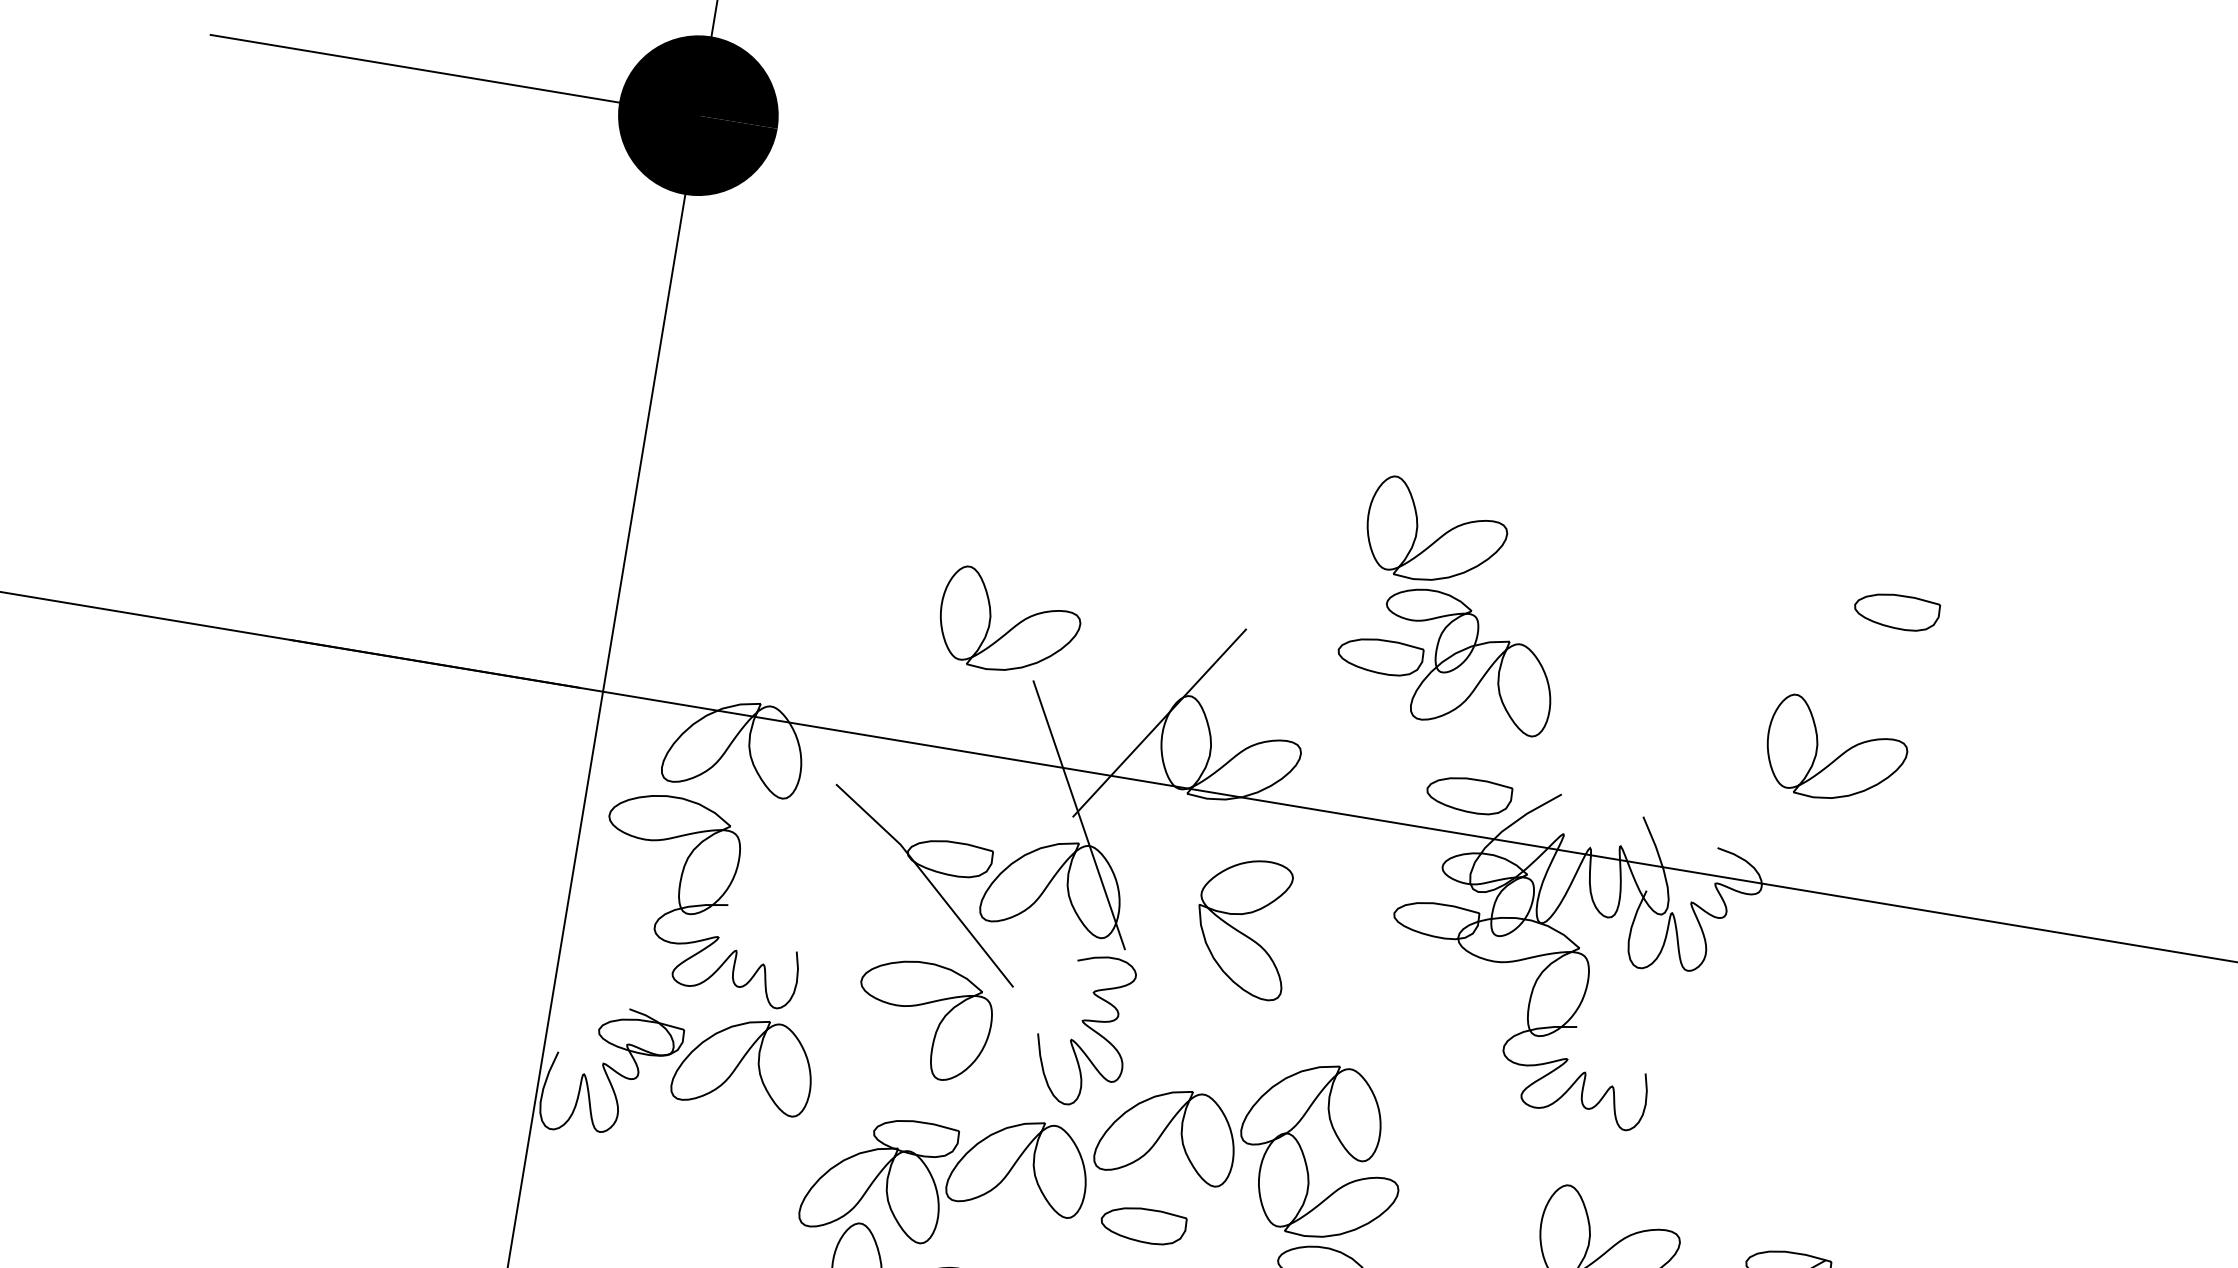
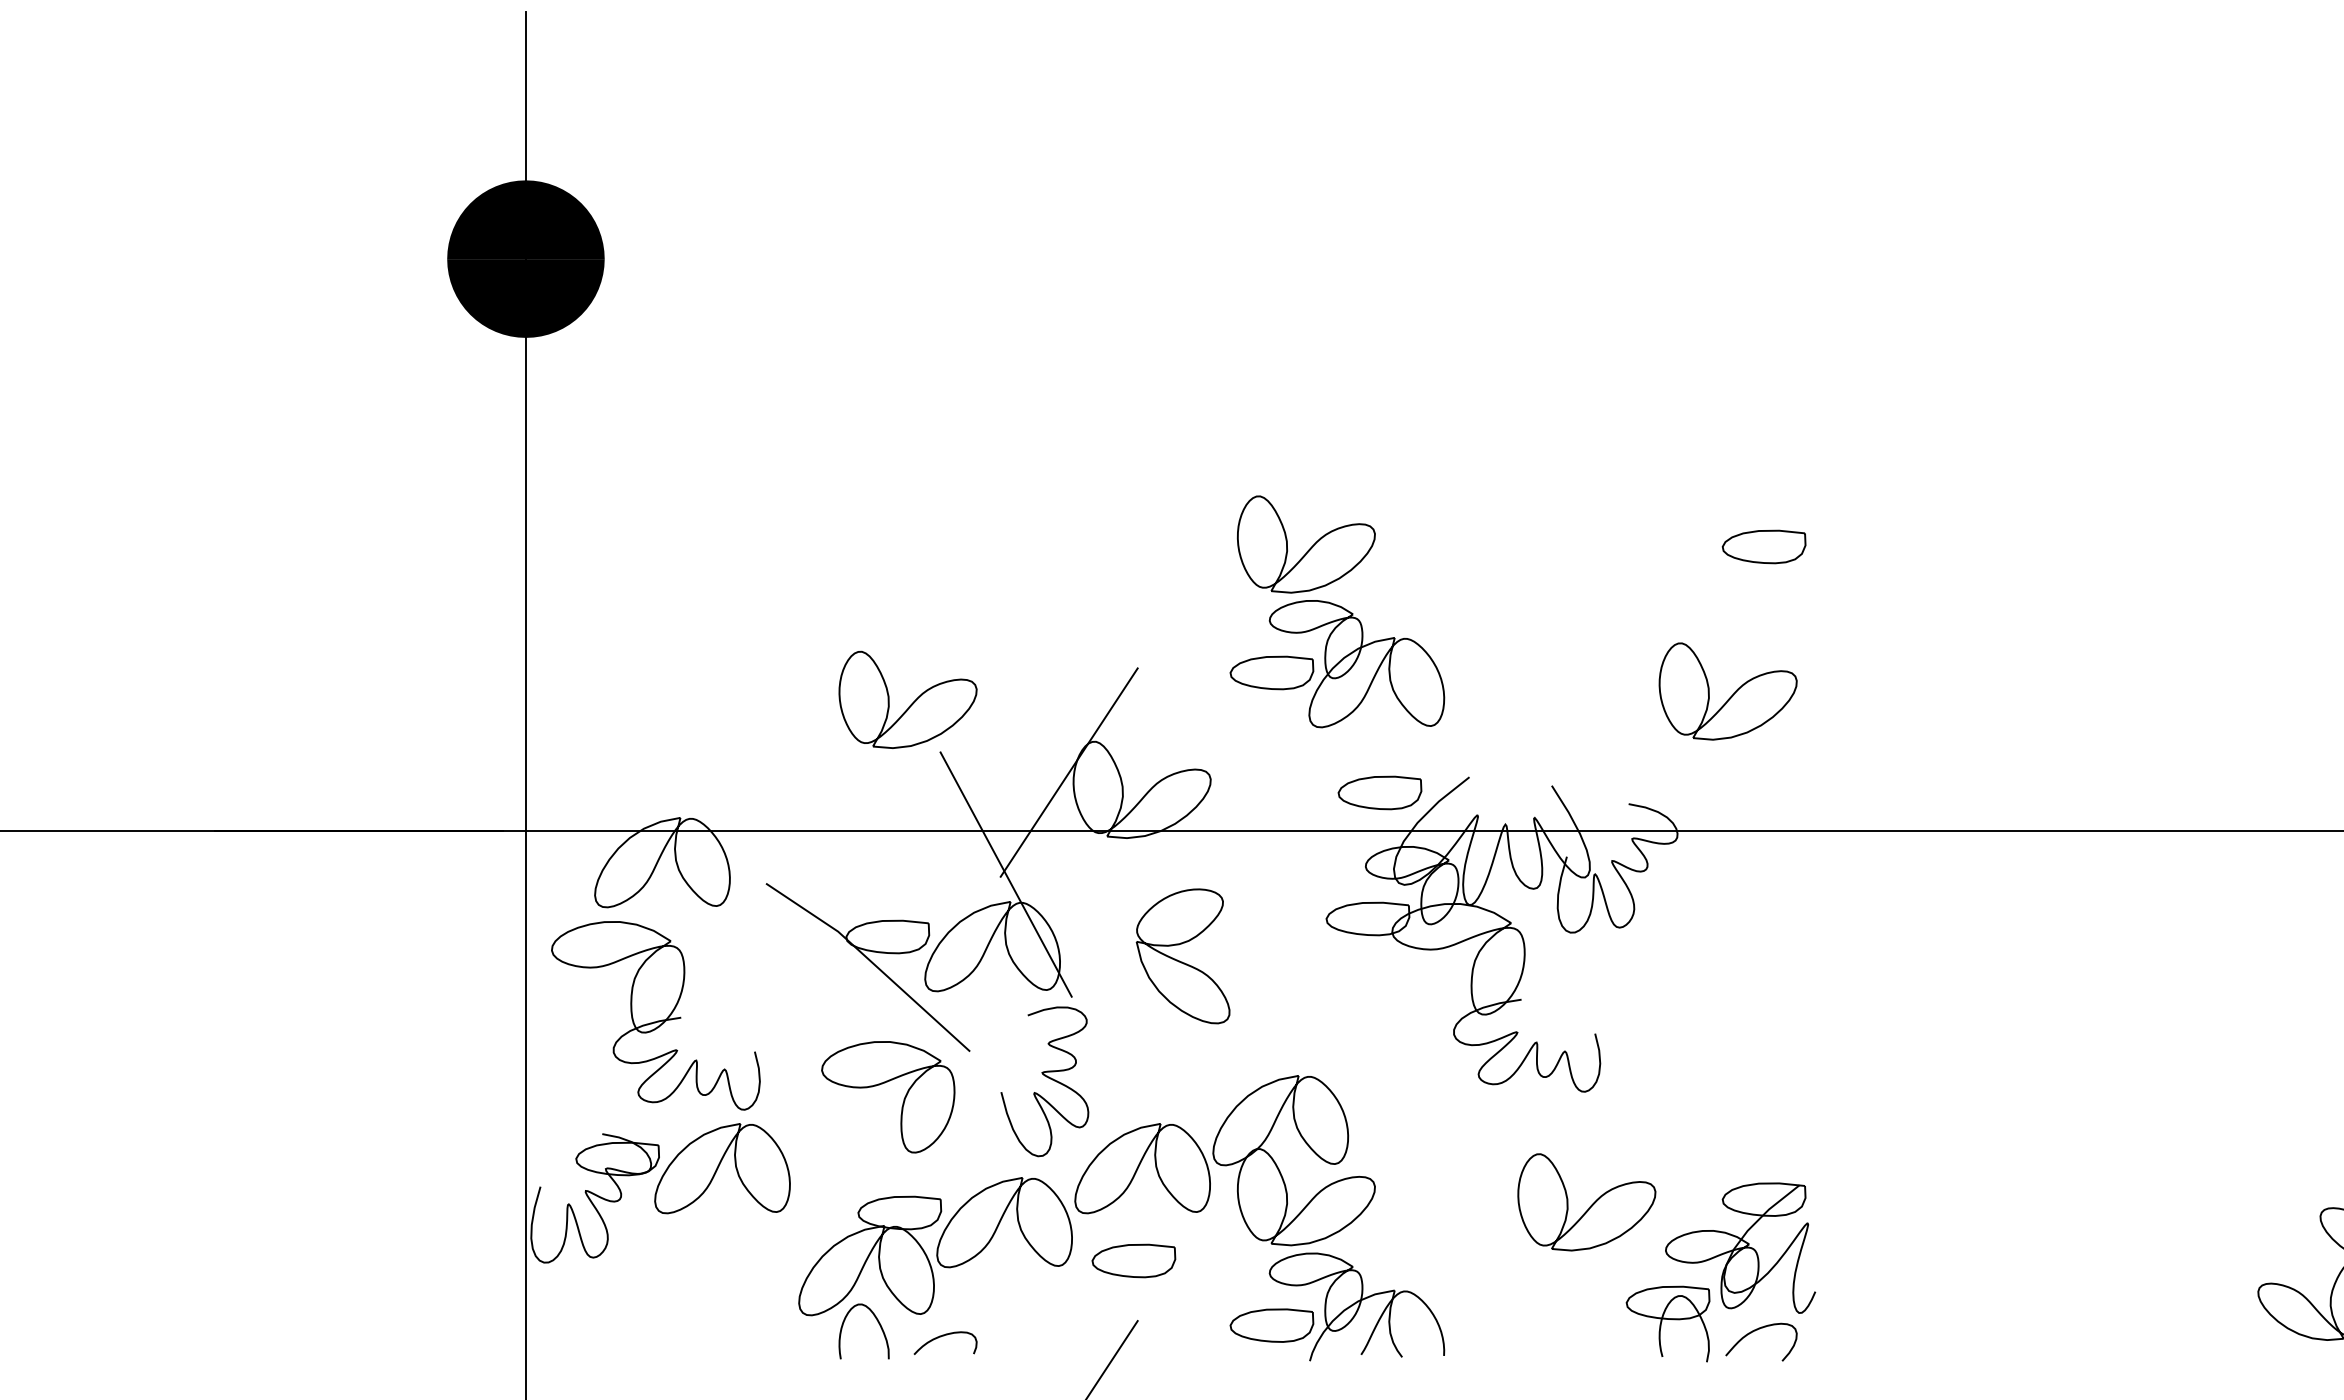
line: (454, 75) -> (283, 259), removed

